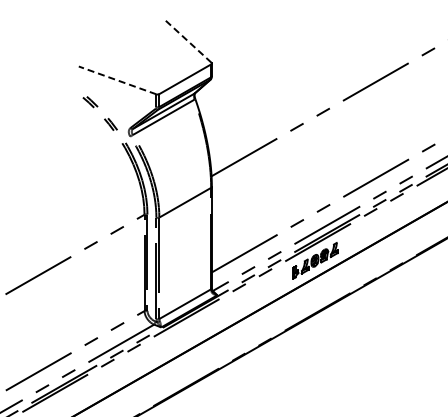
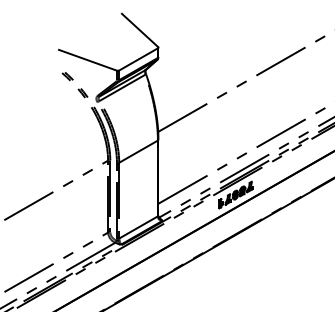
line: (187, 40) -> (140, 30), dashed -> solid
line: (117, 80) -> (87, 60), dashed -> solid

